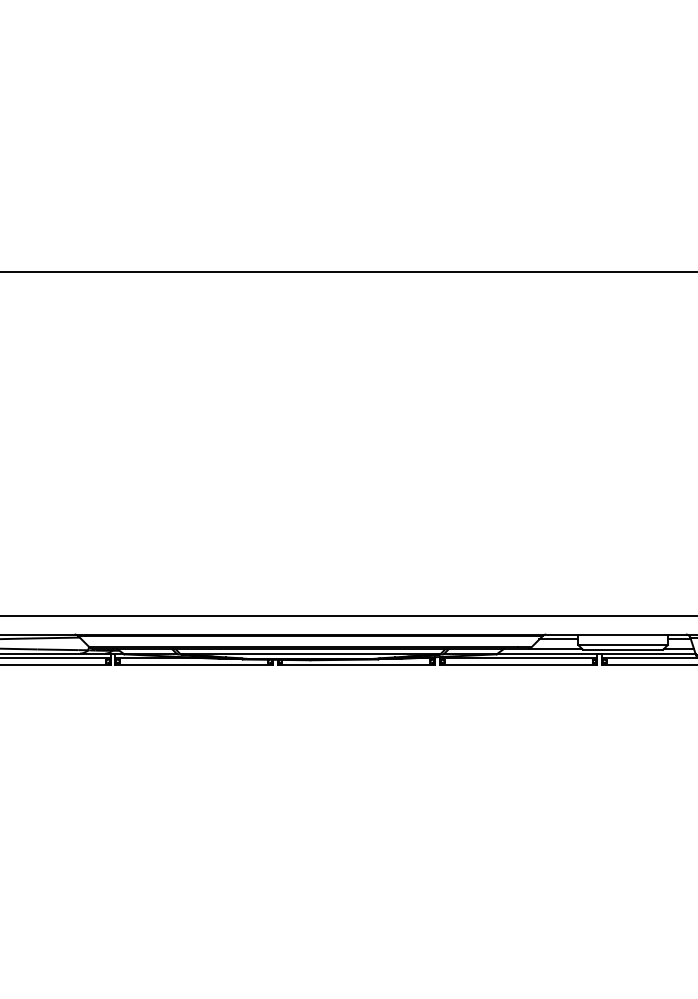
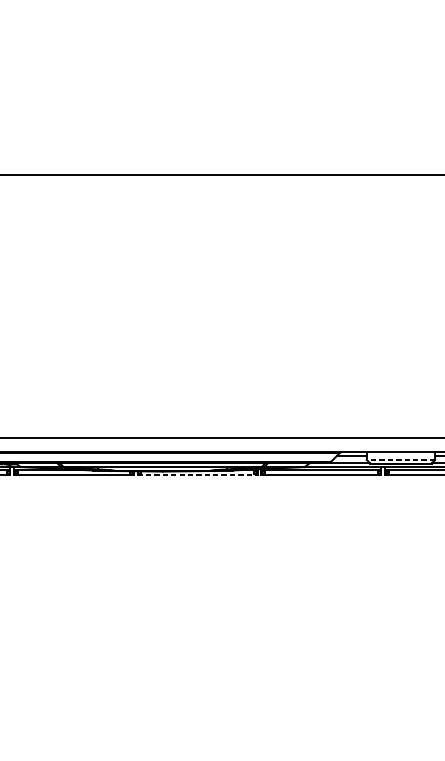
line: (623, 645) -> (401, 460), solid -> dashed
line: (356, 665) -> (197, 475), solid -> dashed

